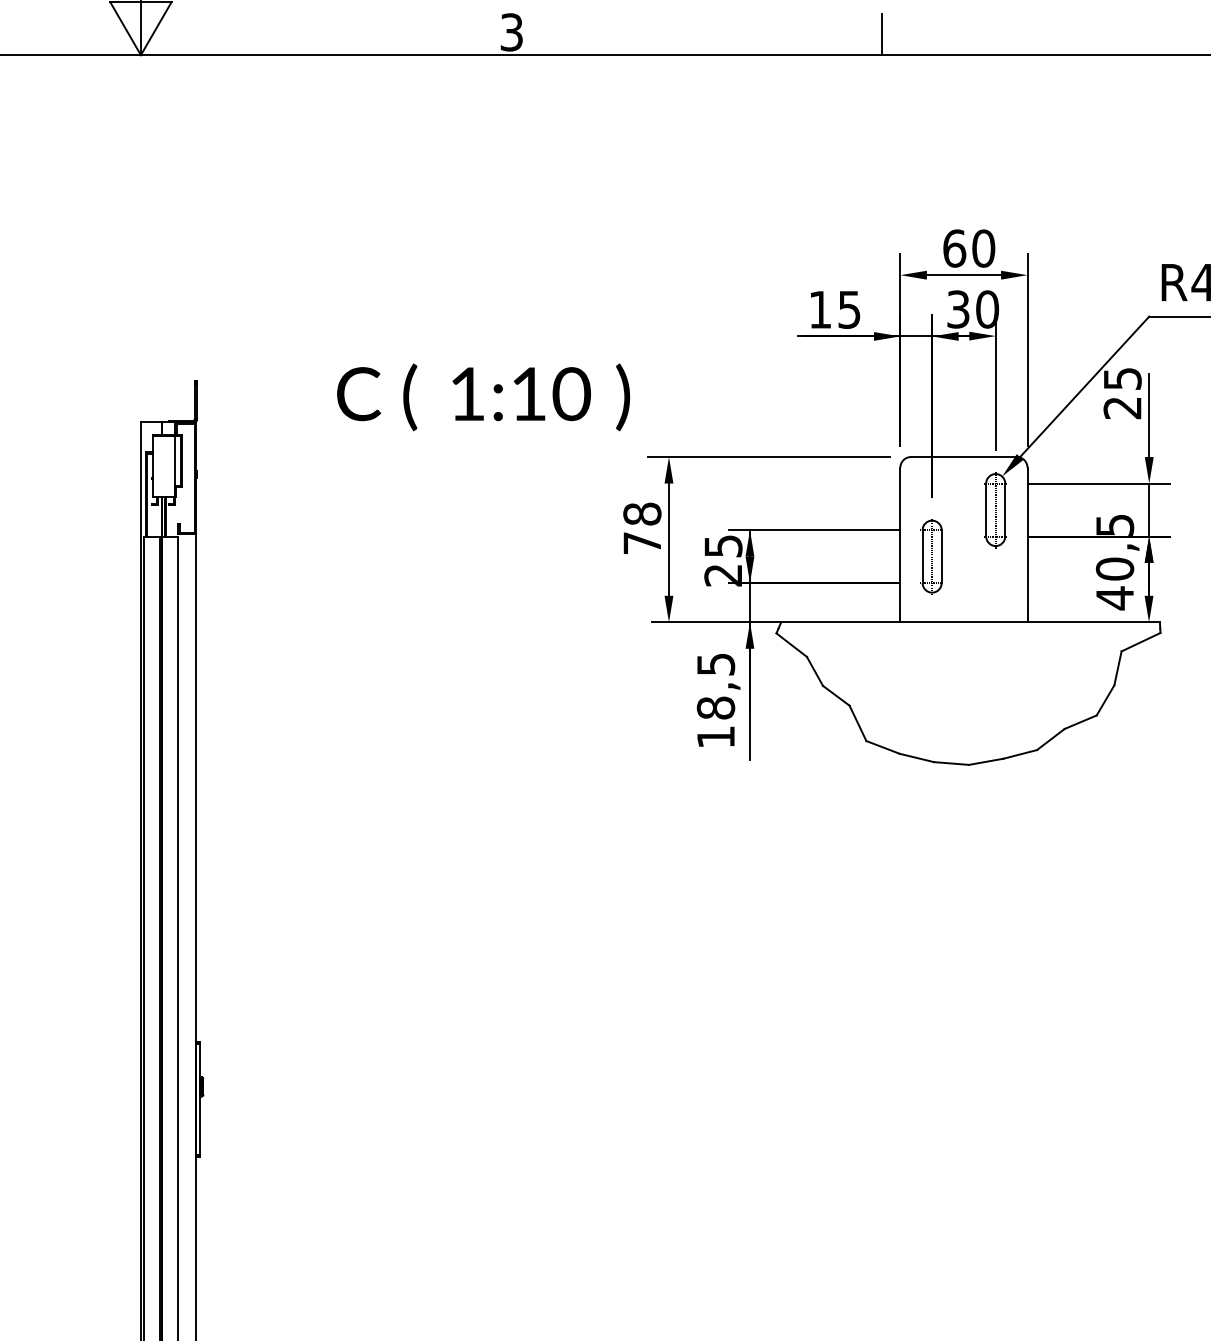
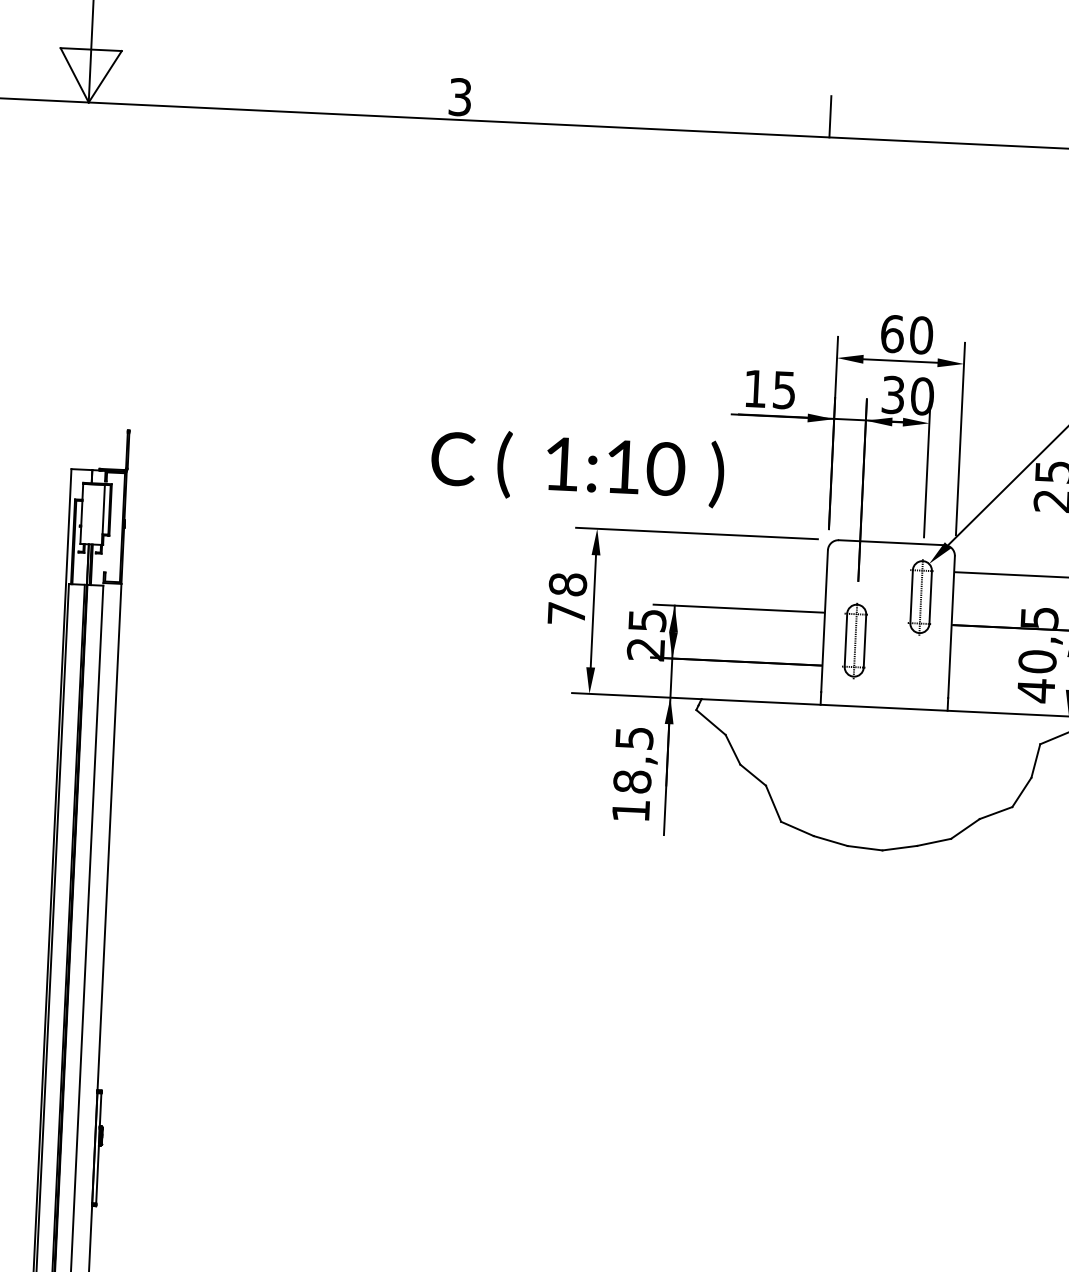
text: (483, 397) -> (577, 468), moved

